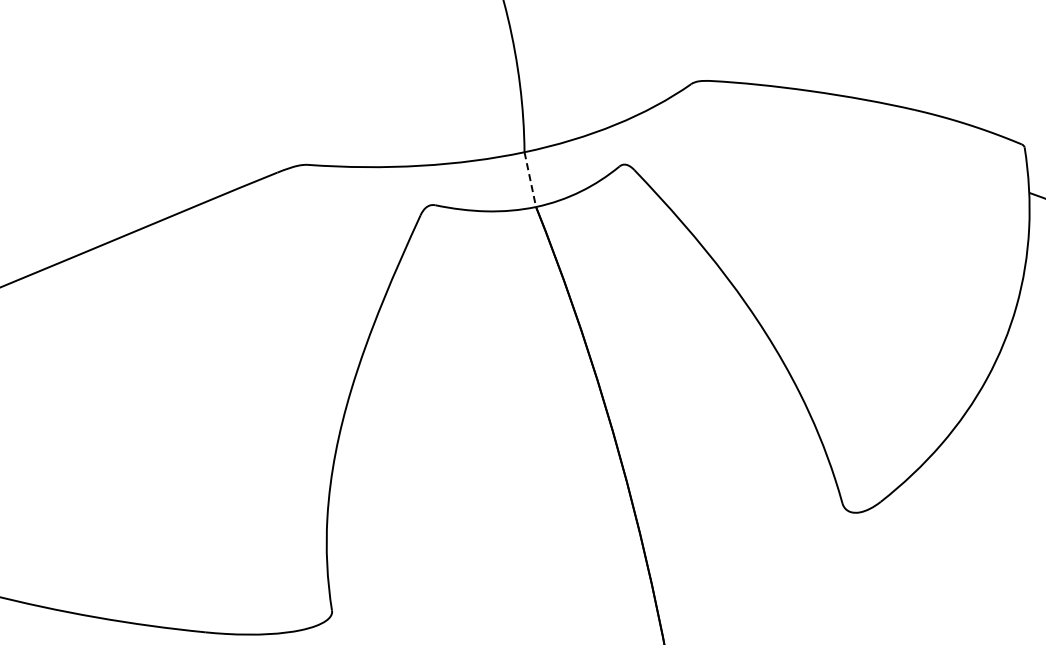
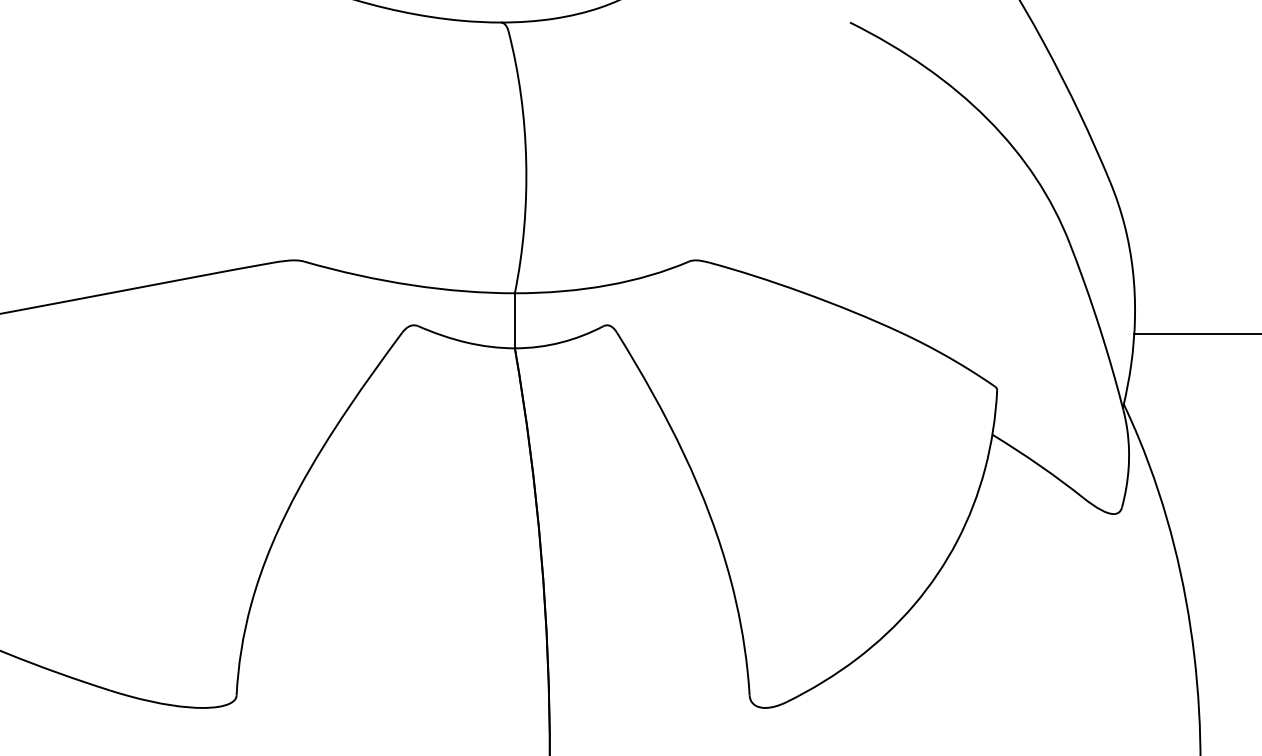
line: (529, 179) -> (514, 320), dashed -> solid

